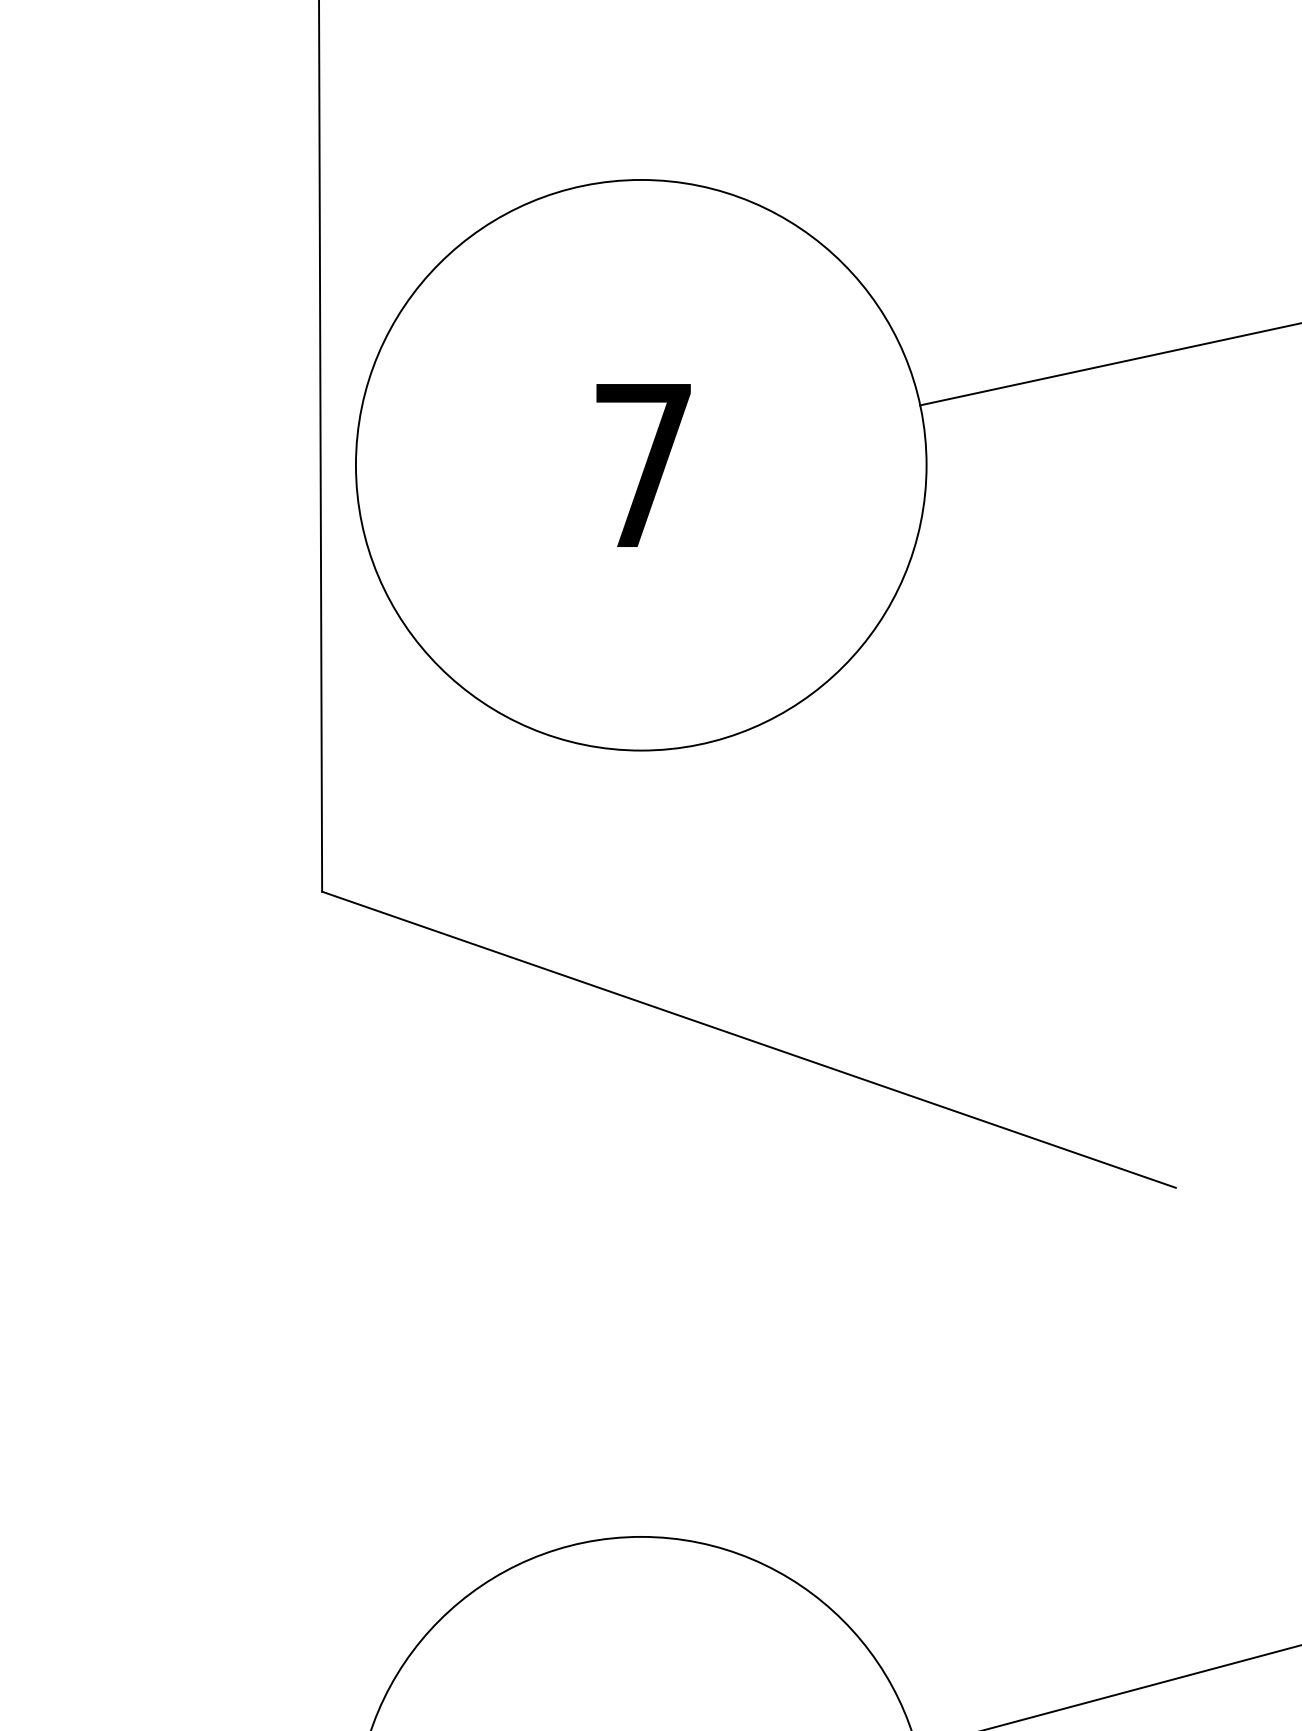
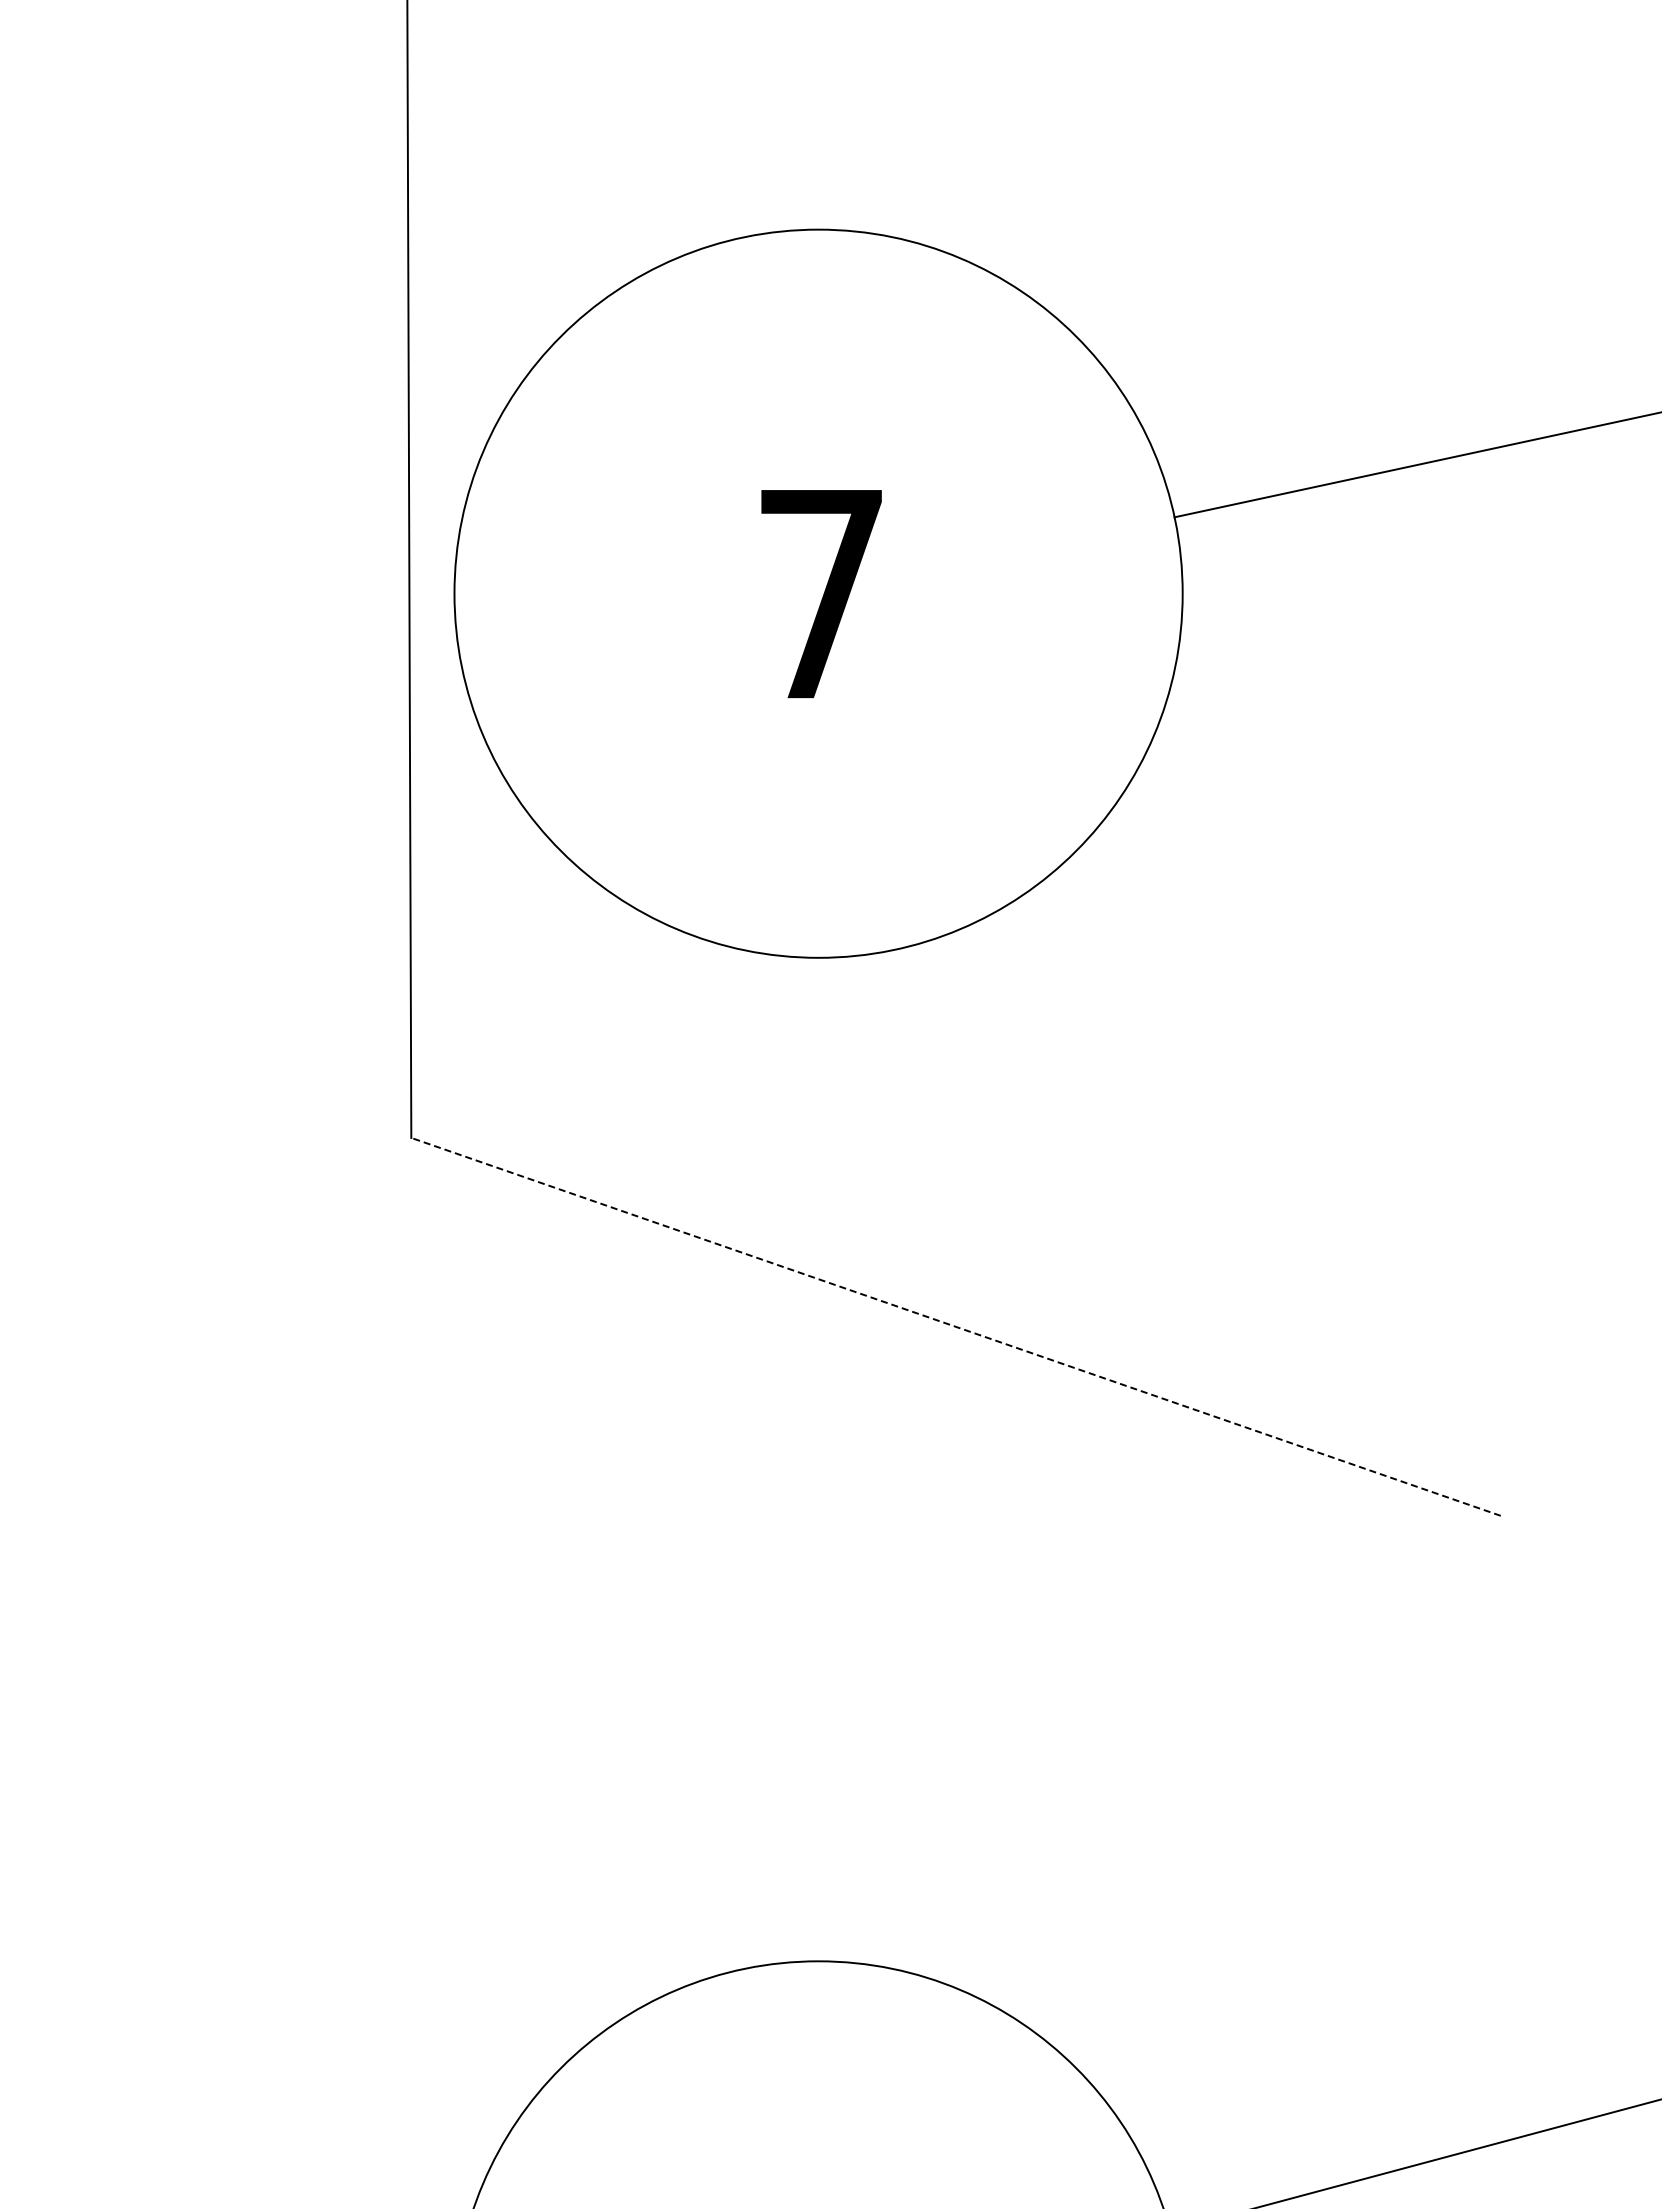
line: (749, 1039) -> (956, 1326), solid -> dashed

